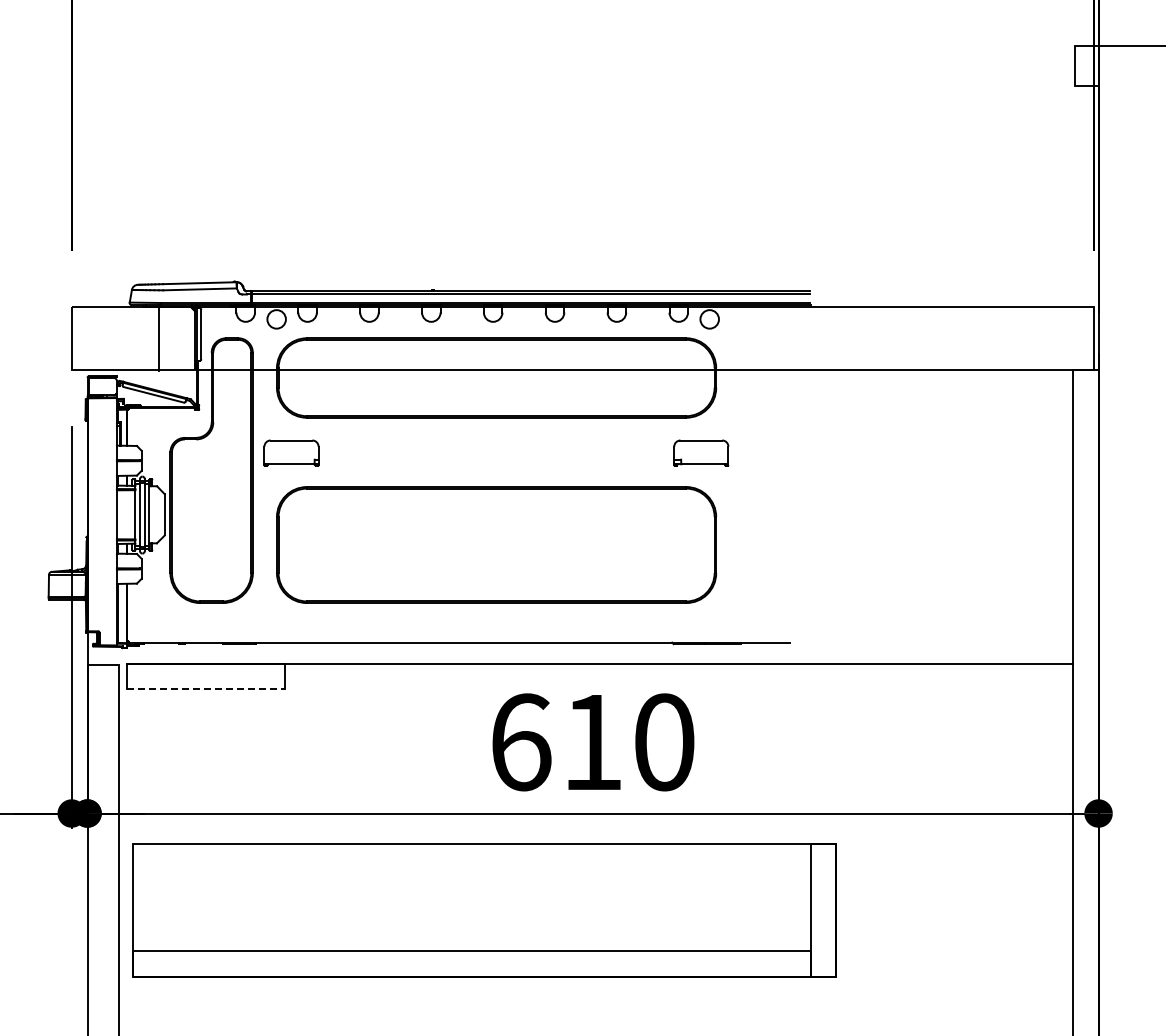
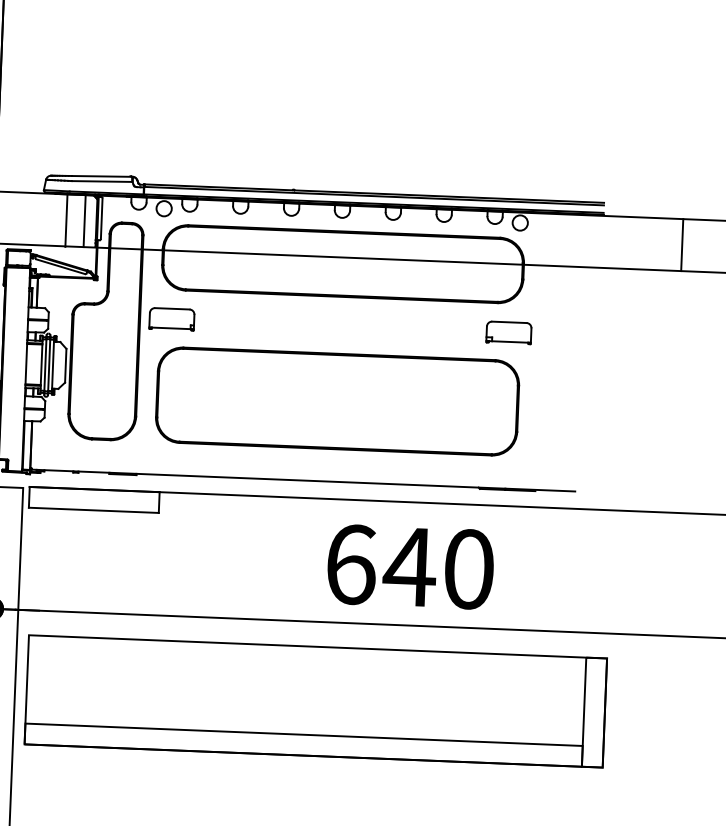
line: (180, 337) -> (84, 220), added
line: (907, 337) -> (682, 244), added
line: (206, 689) -> (94, 510), dashed -> solid
text: (591, 742) -> (409, 567), 610 -> 640

